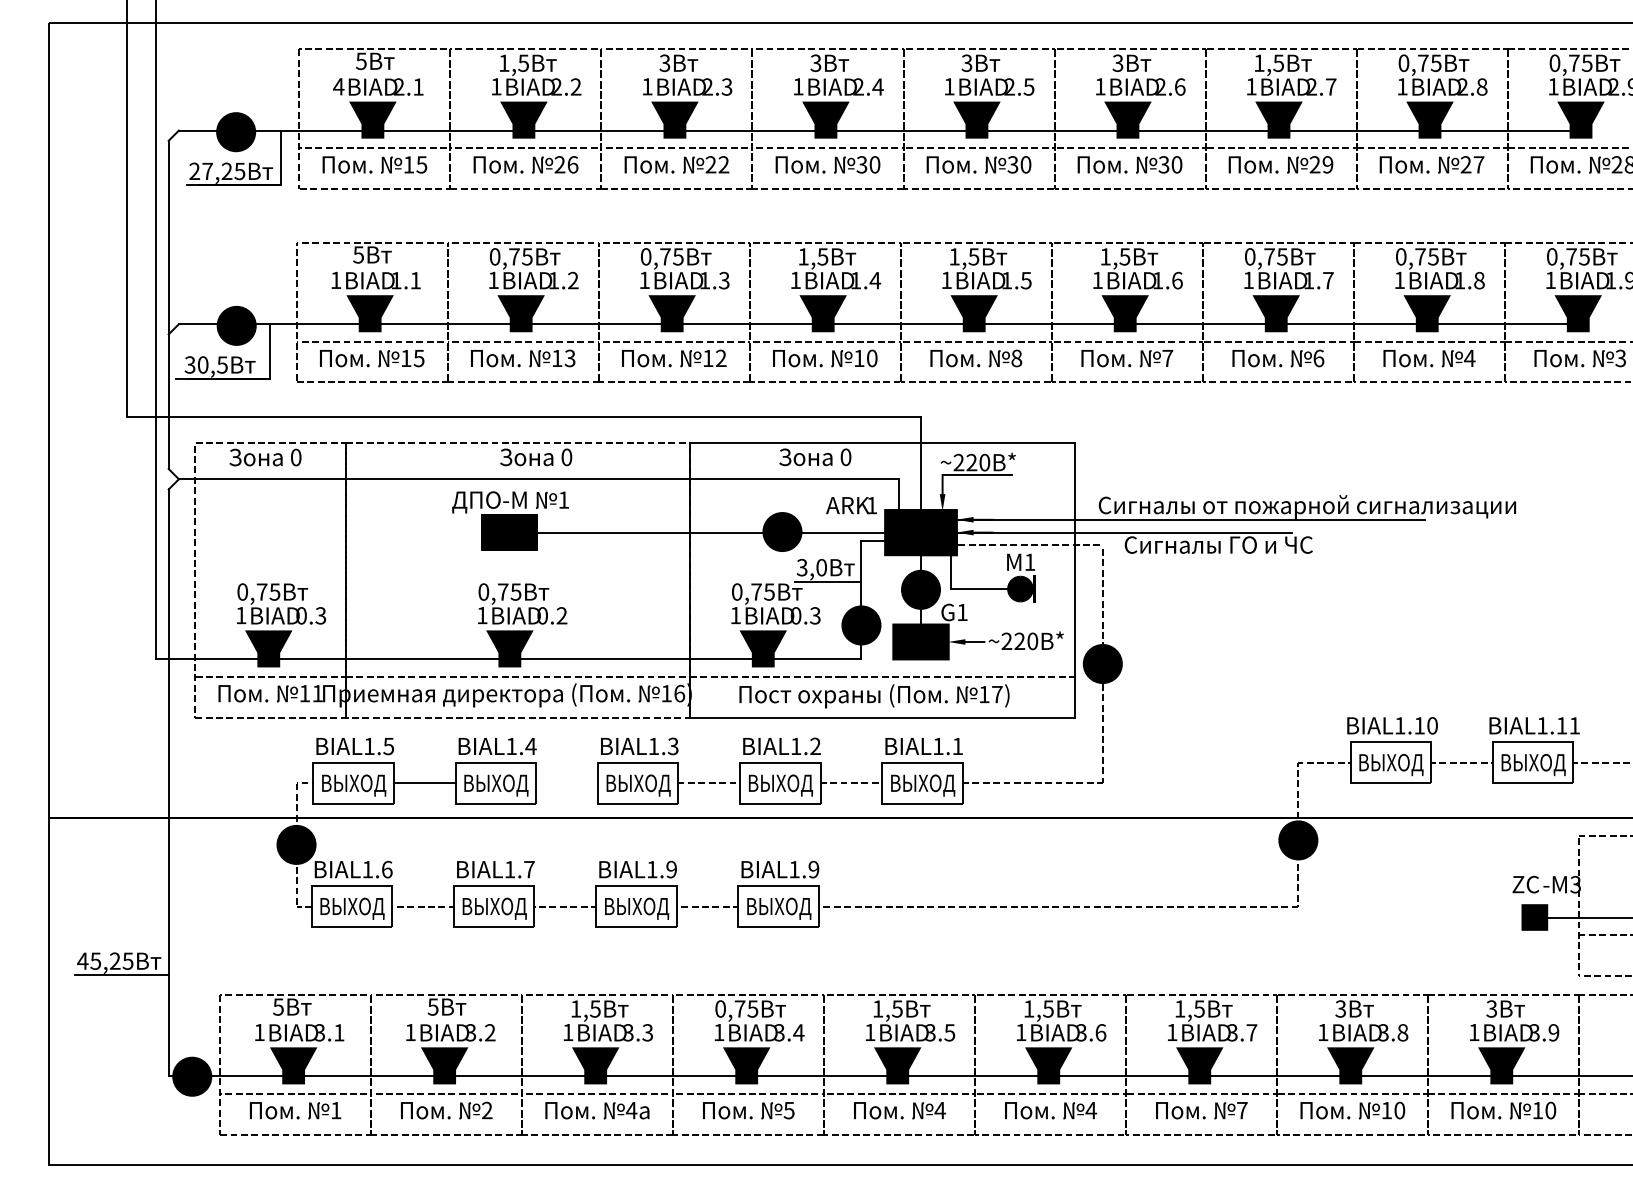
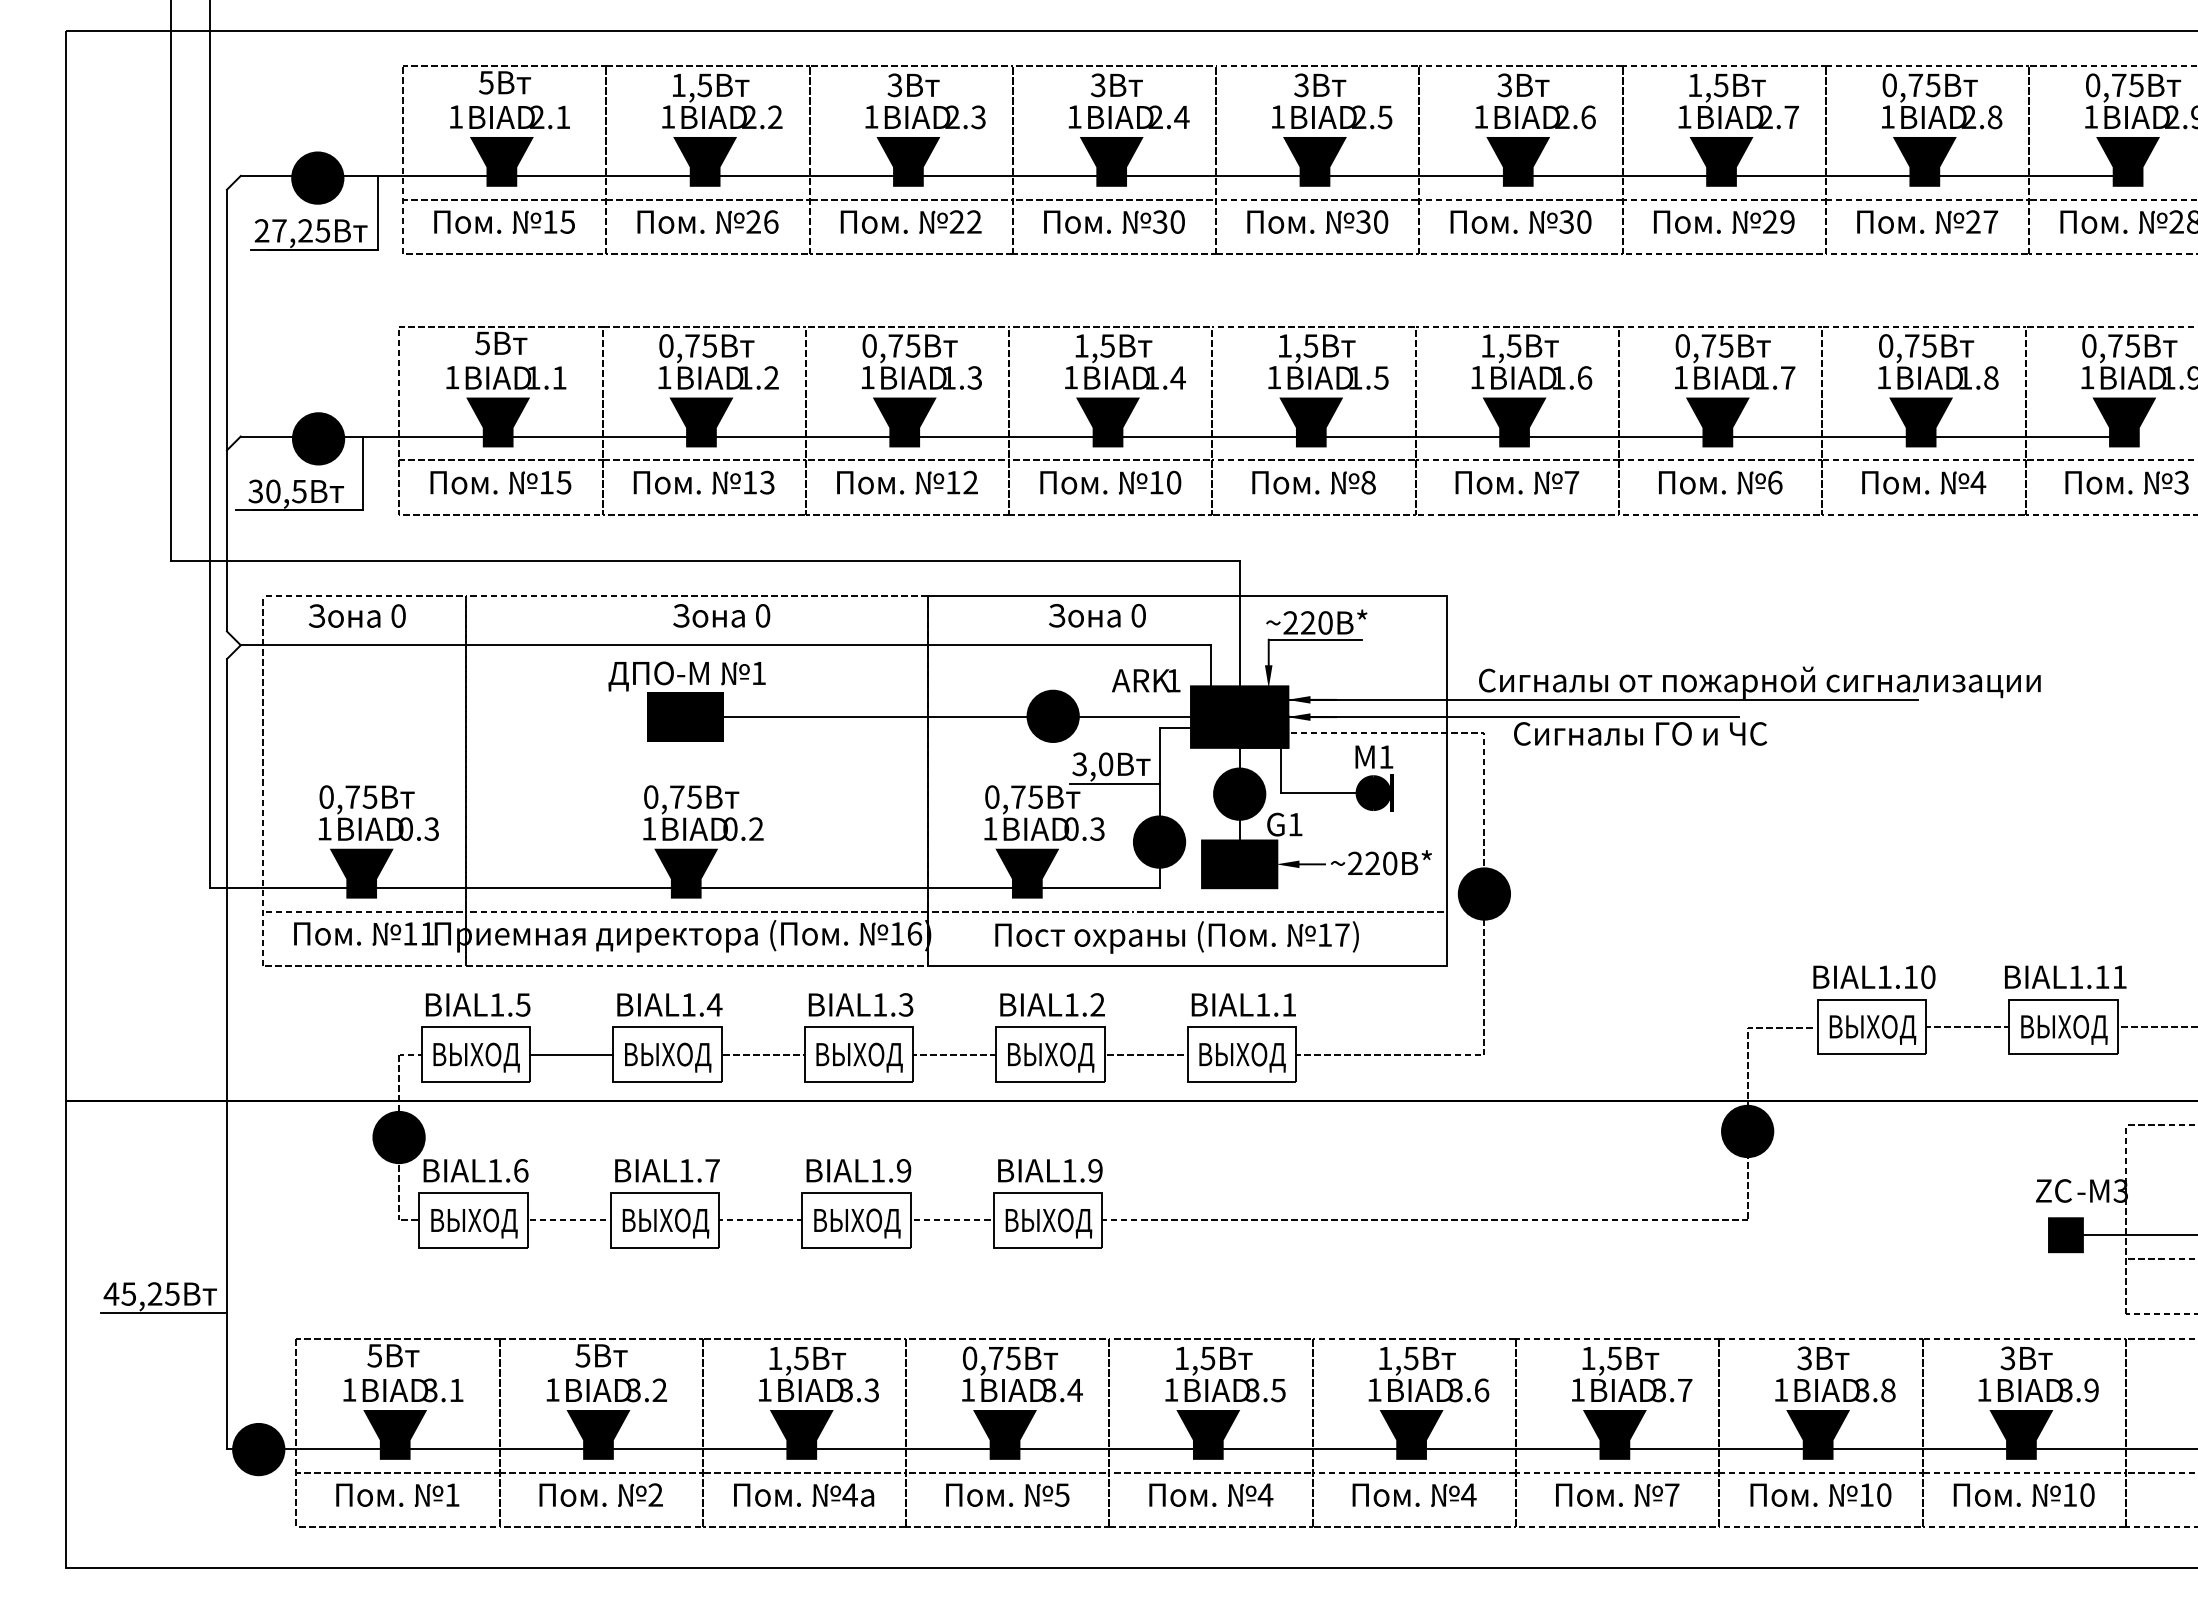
text: (338, 86) -> (455, 116), 4 -> 1
line: (566, 783) -> (762, 1054), added

